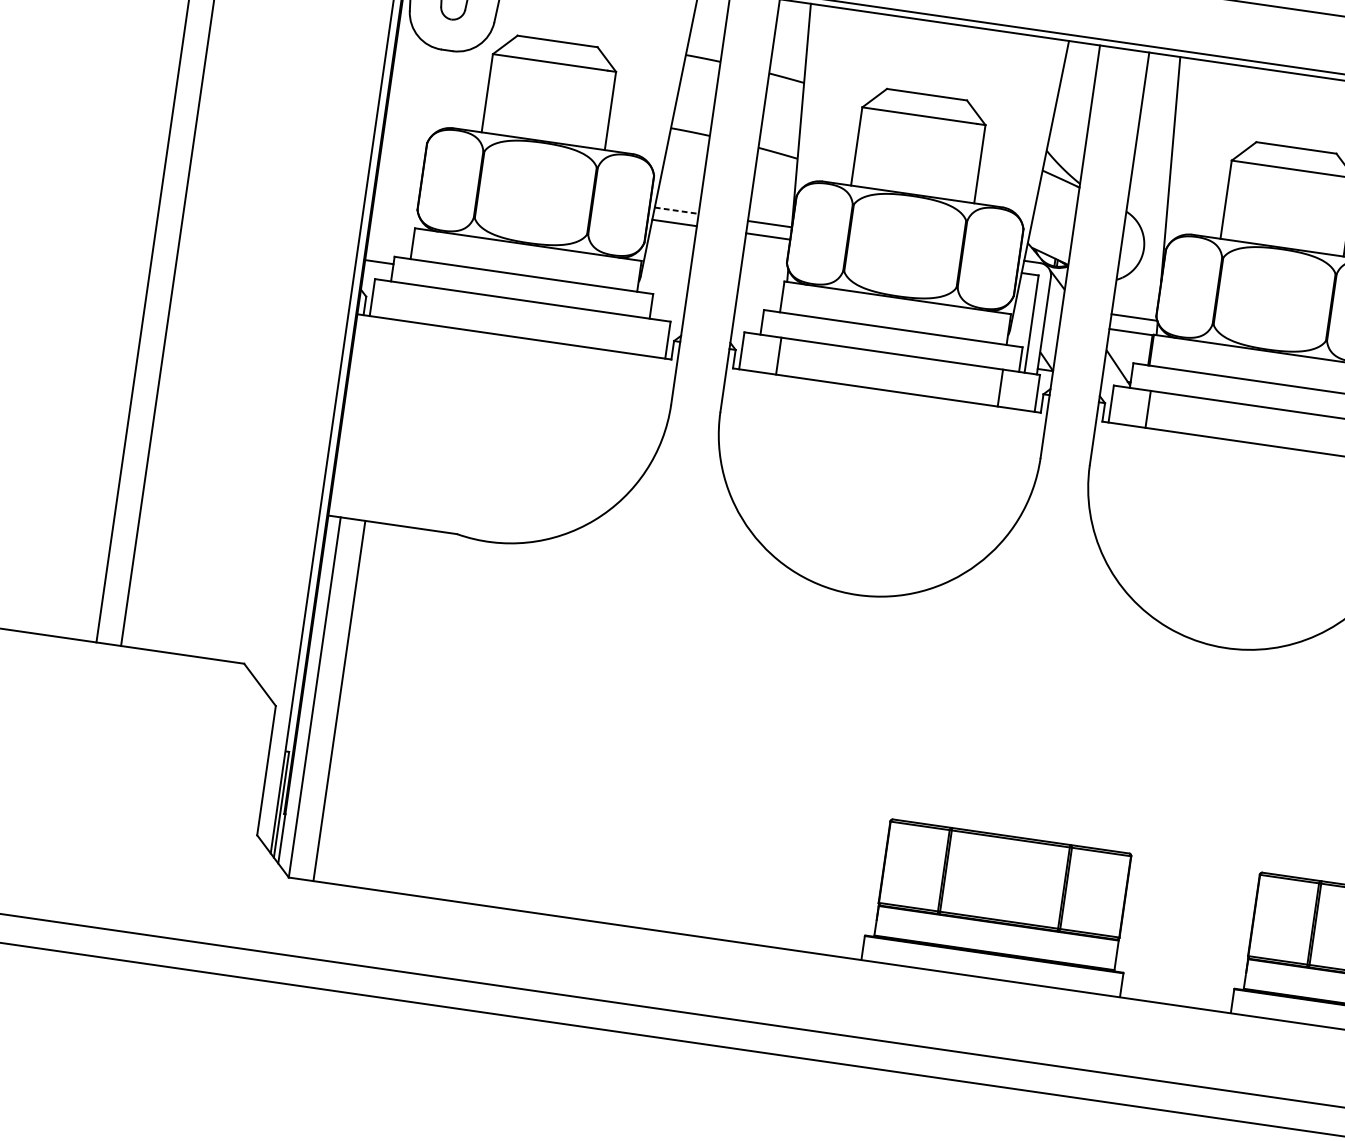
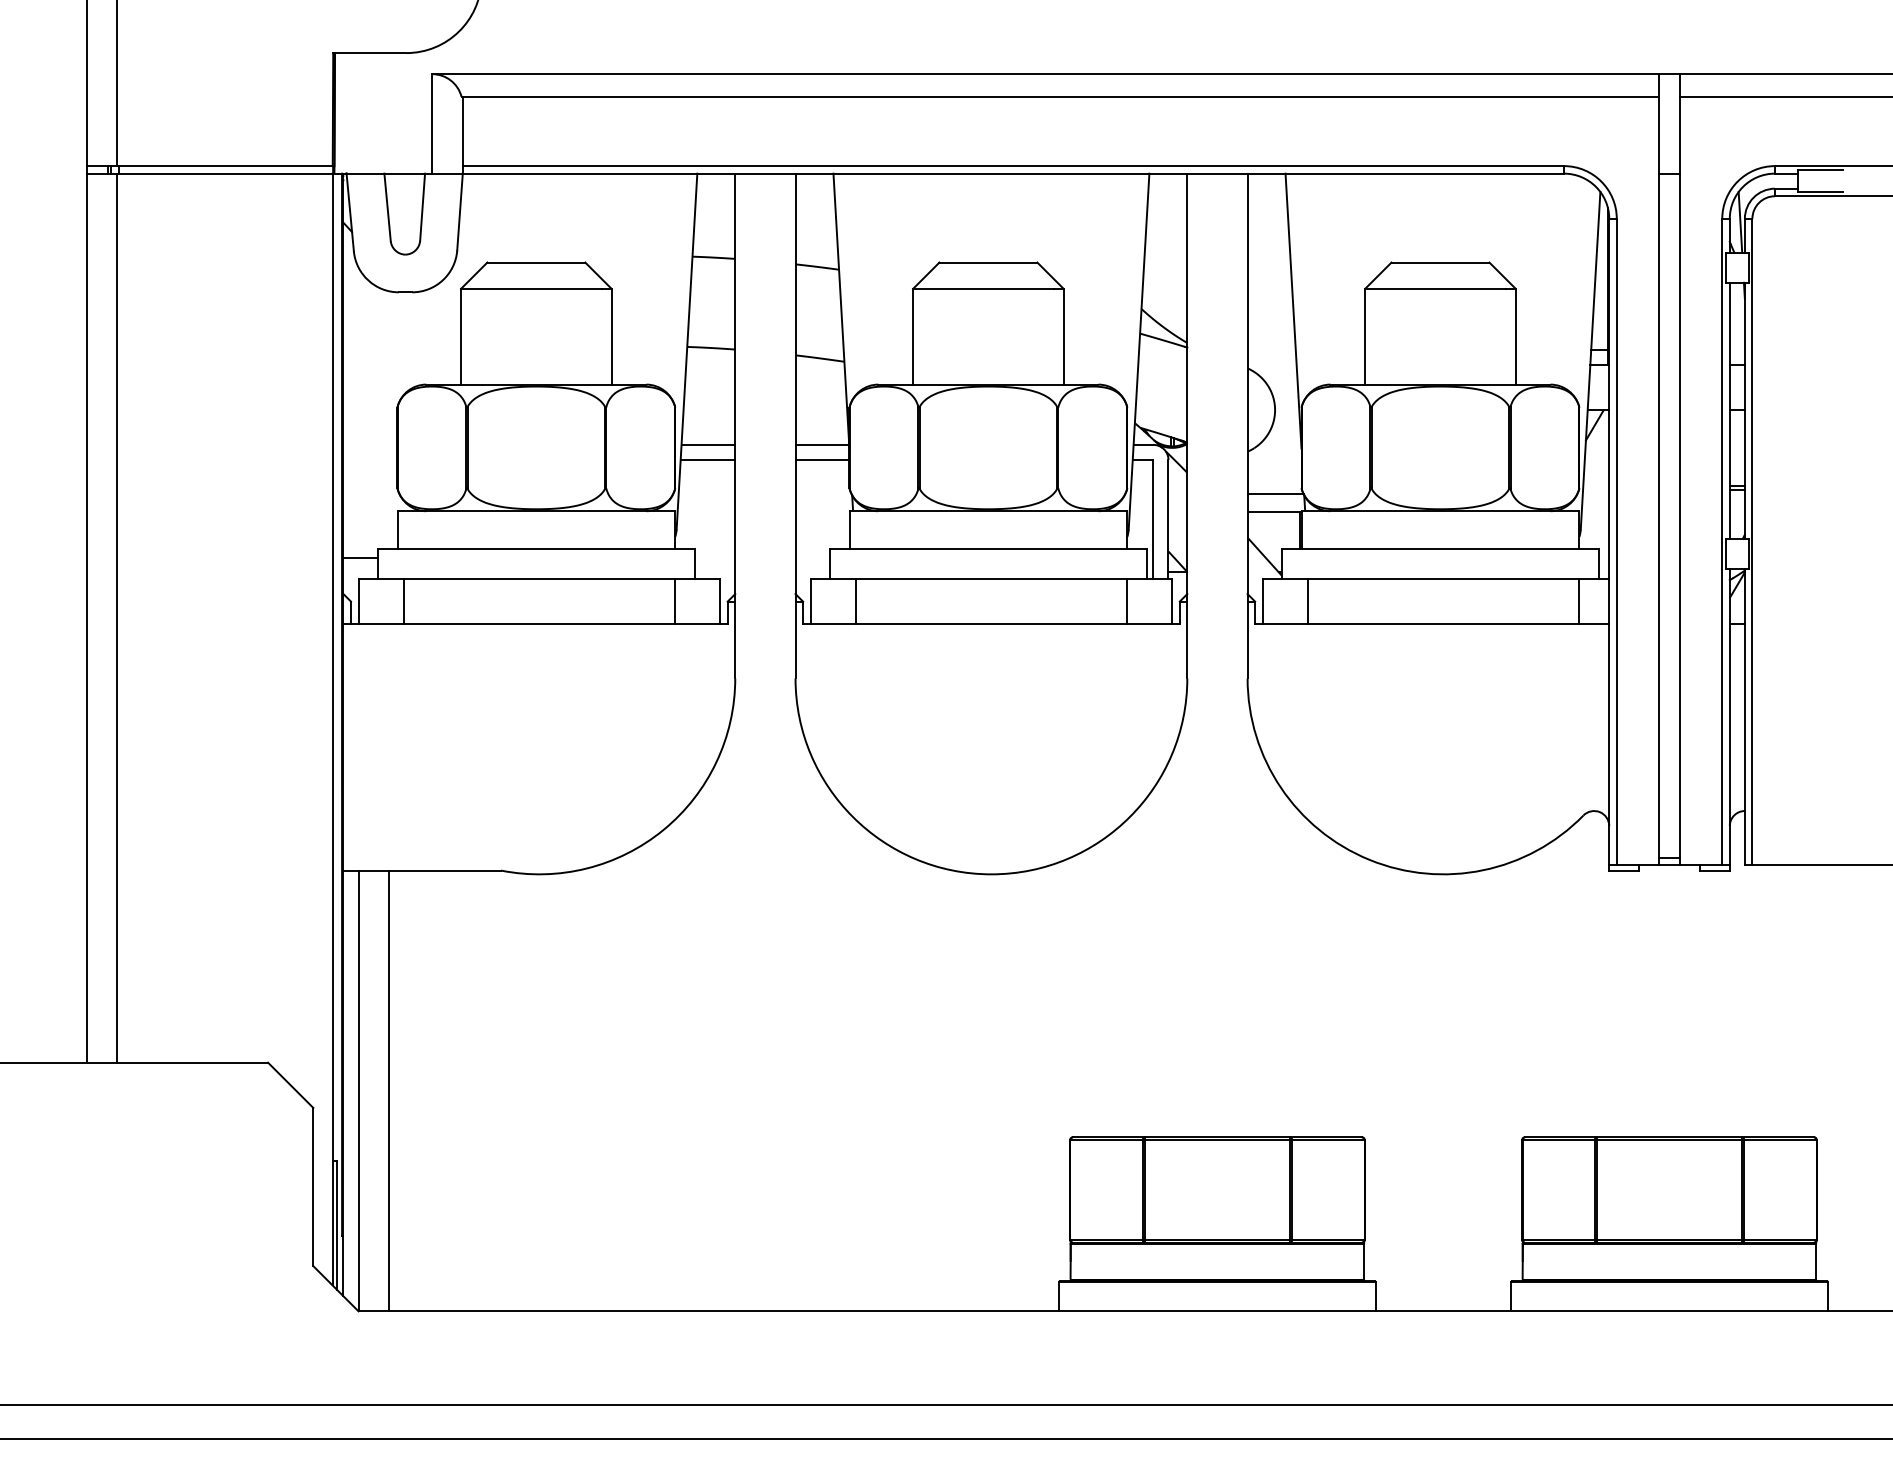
line: (676, 210) -> (708, 444), dashed -> solid
line: (409, 302) -> (403, 601), added
line: (630, 334) -> (674, 601), added

